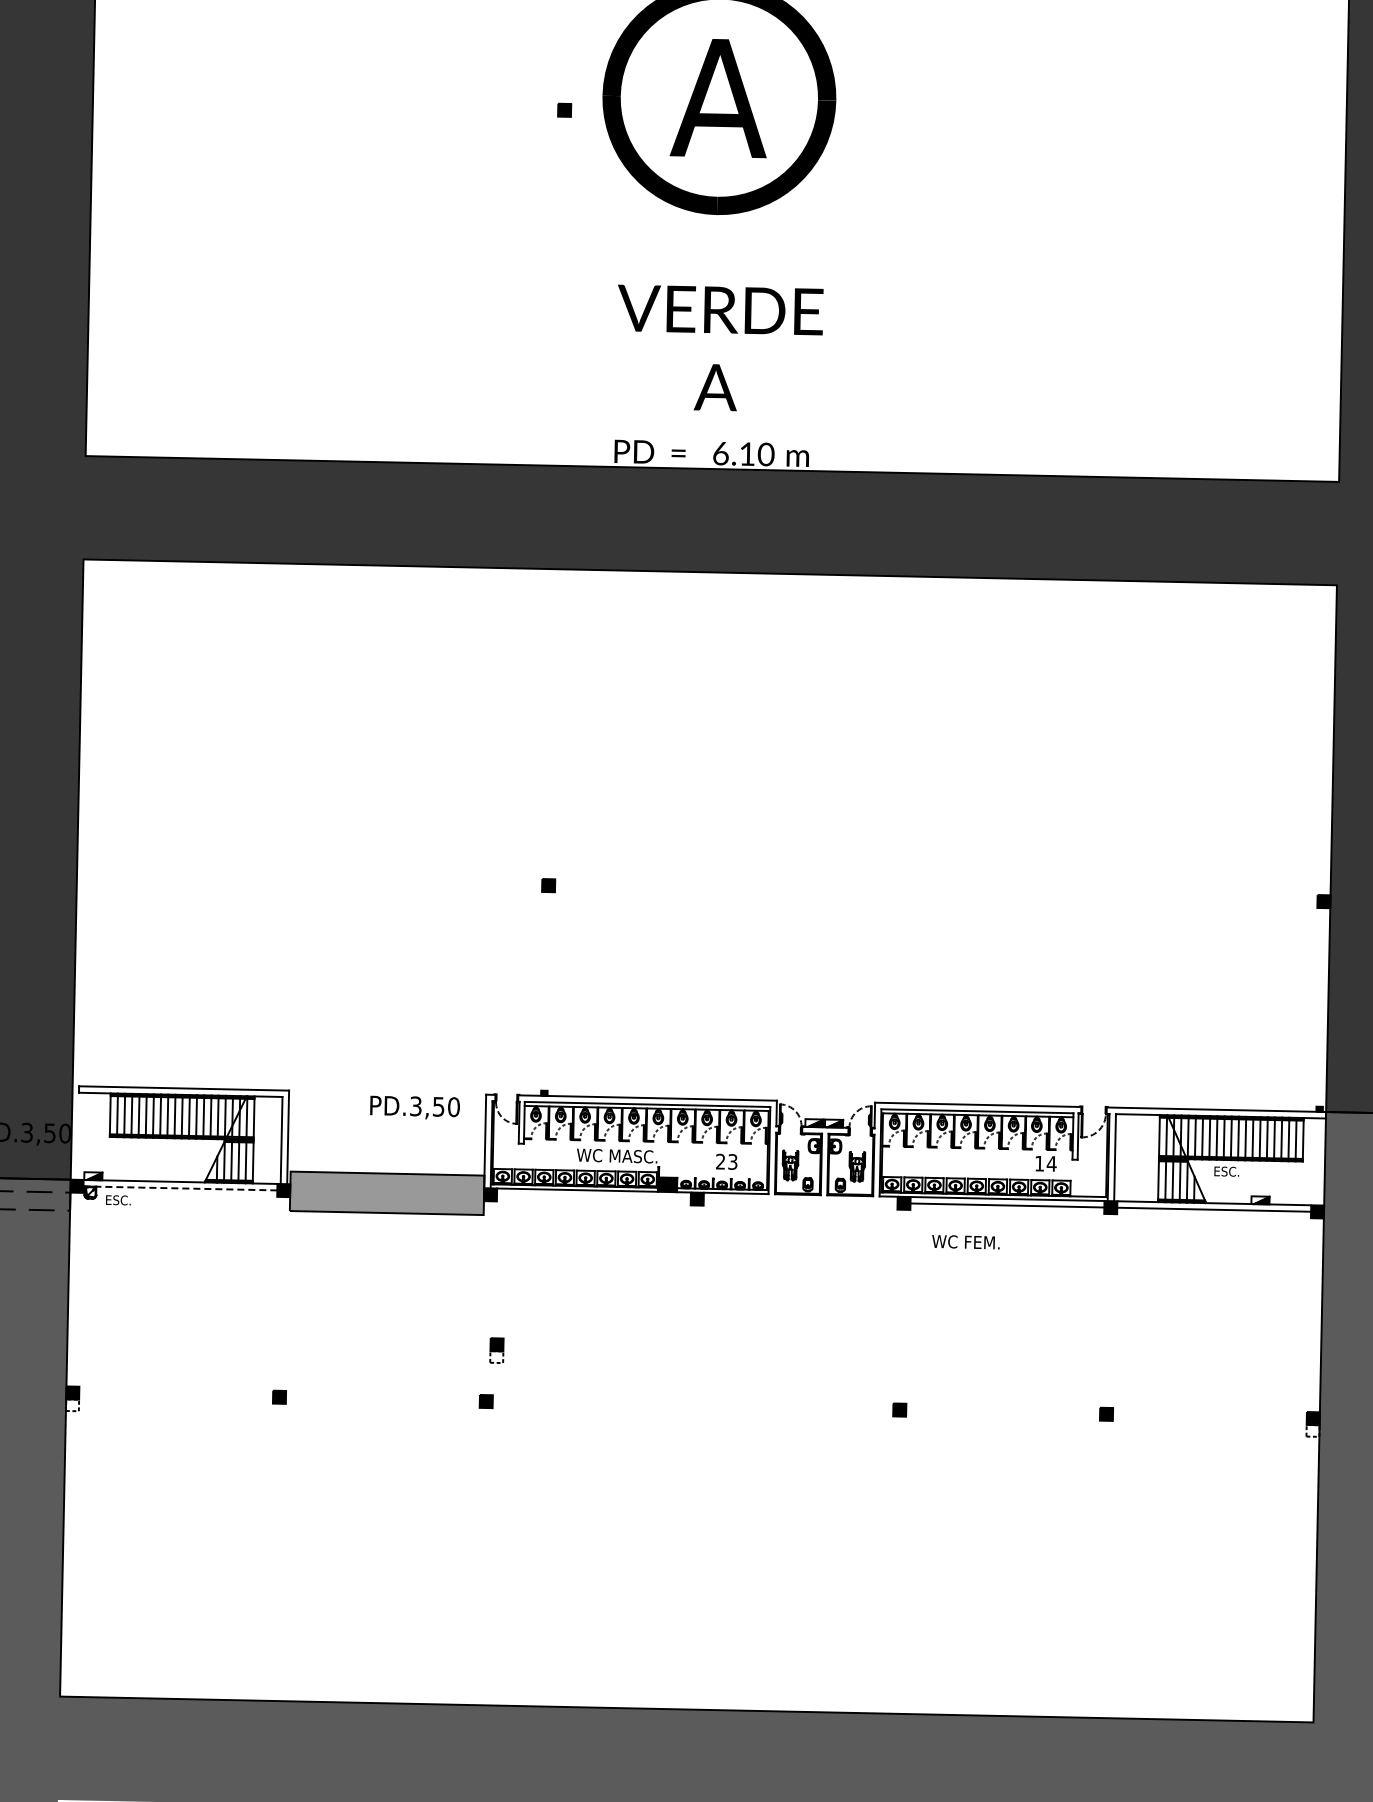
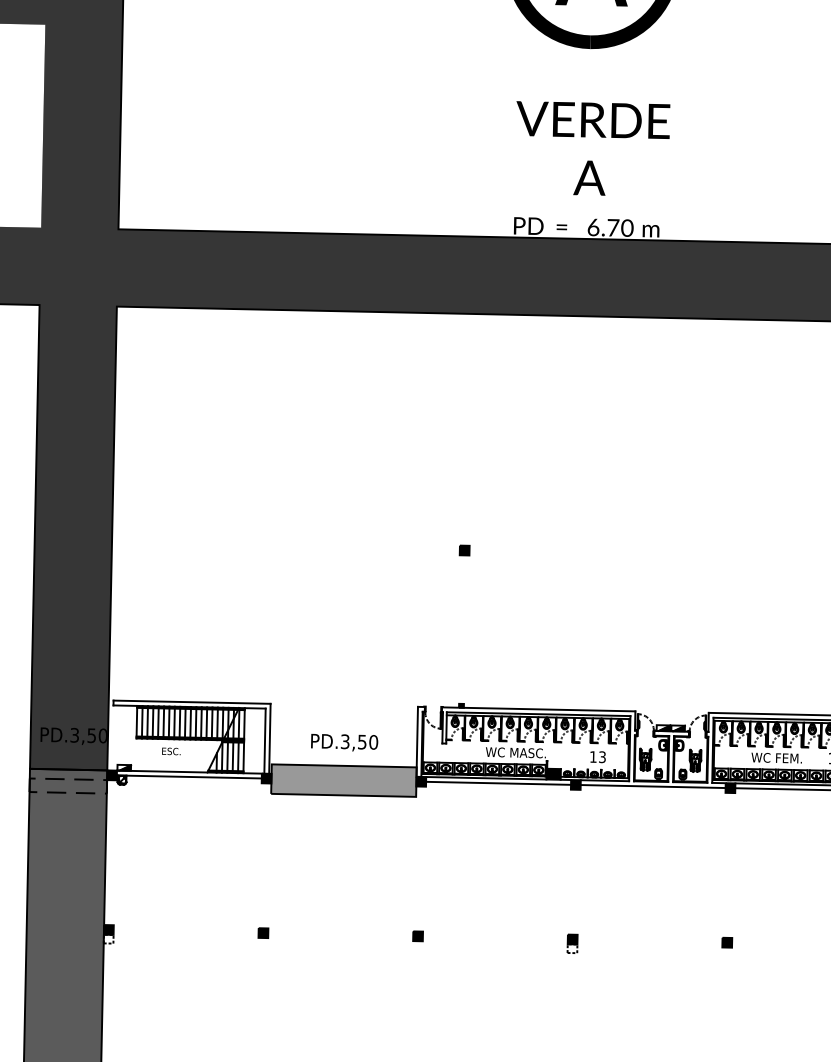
text: (747, 453) -> (613, 227), 6.10 -> 6.70
text: (414, 1107) -> (344, 742), moved
text: (720, 1161) -> (593, 756), 23 -> 13
line: (180, 1188) -> (189, 777), dashed -> solid
line: (593, 1196) -> (498, 783), added
text: (118, 1200) -> (171, 751), moved
line: (800, 1201) -> (653, 786), added
text: (965, 1242) -> (776, 758), moved
part: (496, 1350) -> (572, 943), moved

